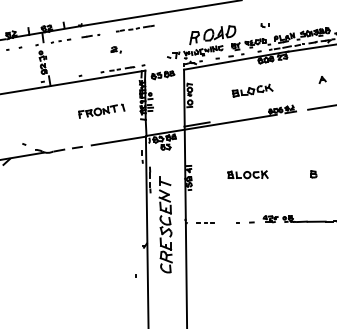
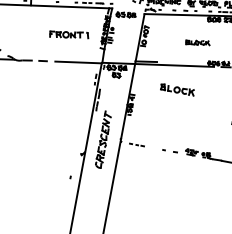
part: (252, 90) -> (197, 42), size x0.7
part: (247, 174) -> (177, 89), moved
part: (165, 224) -> (103, 139), size x0.7

